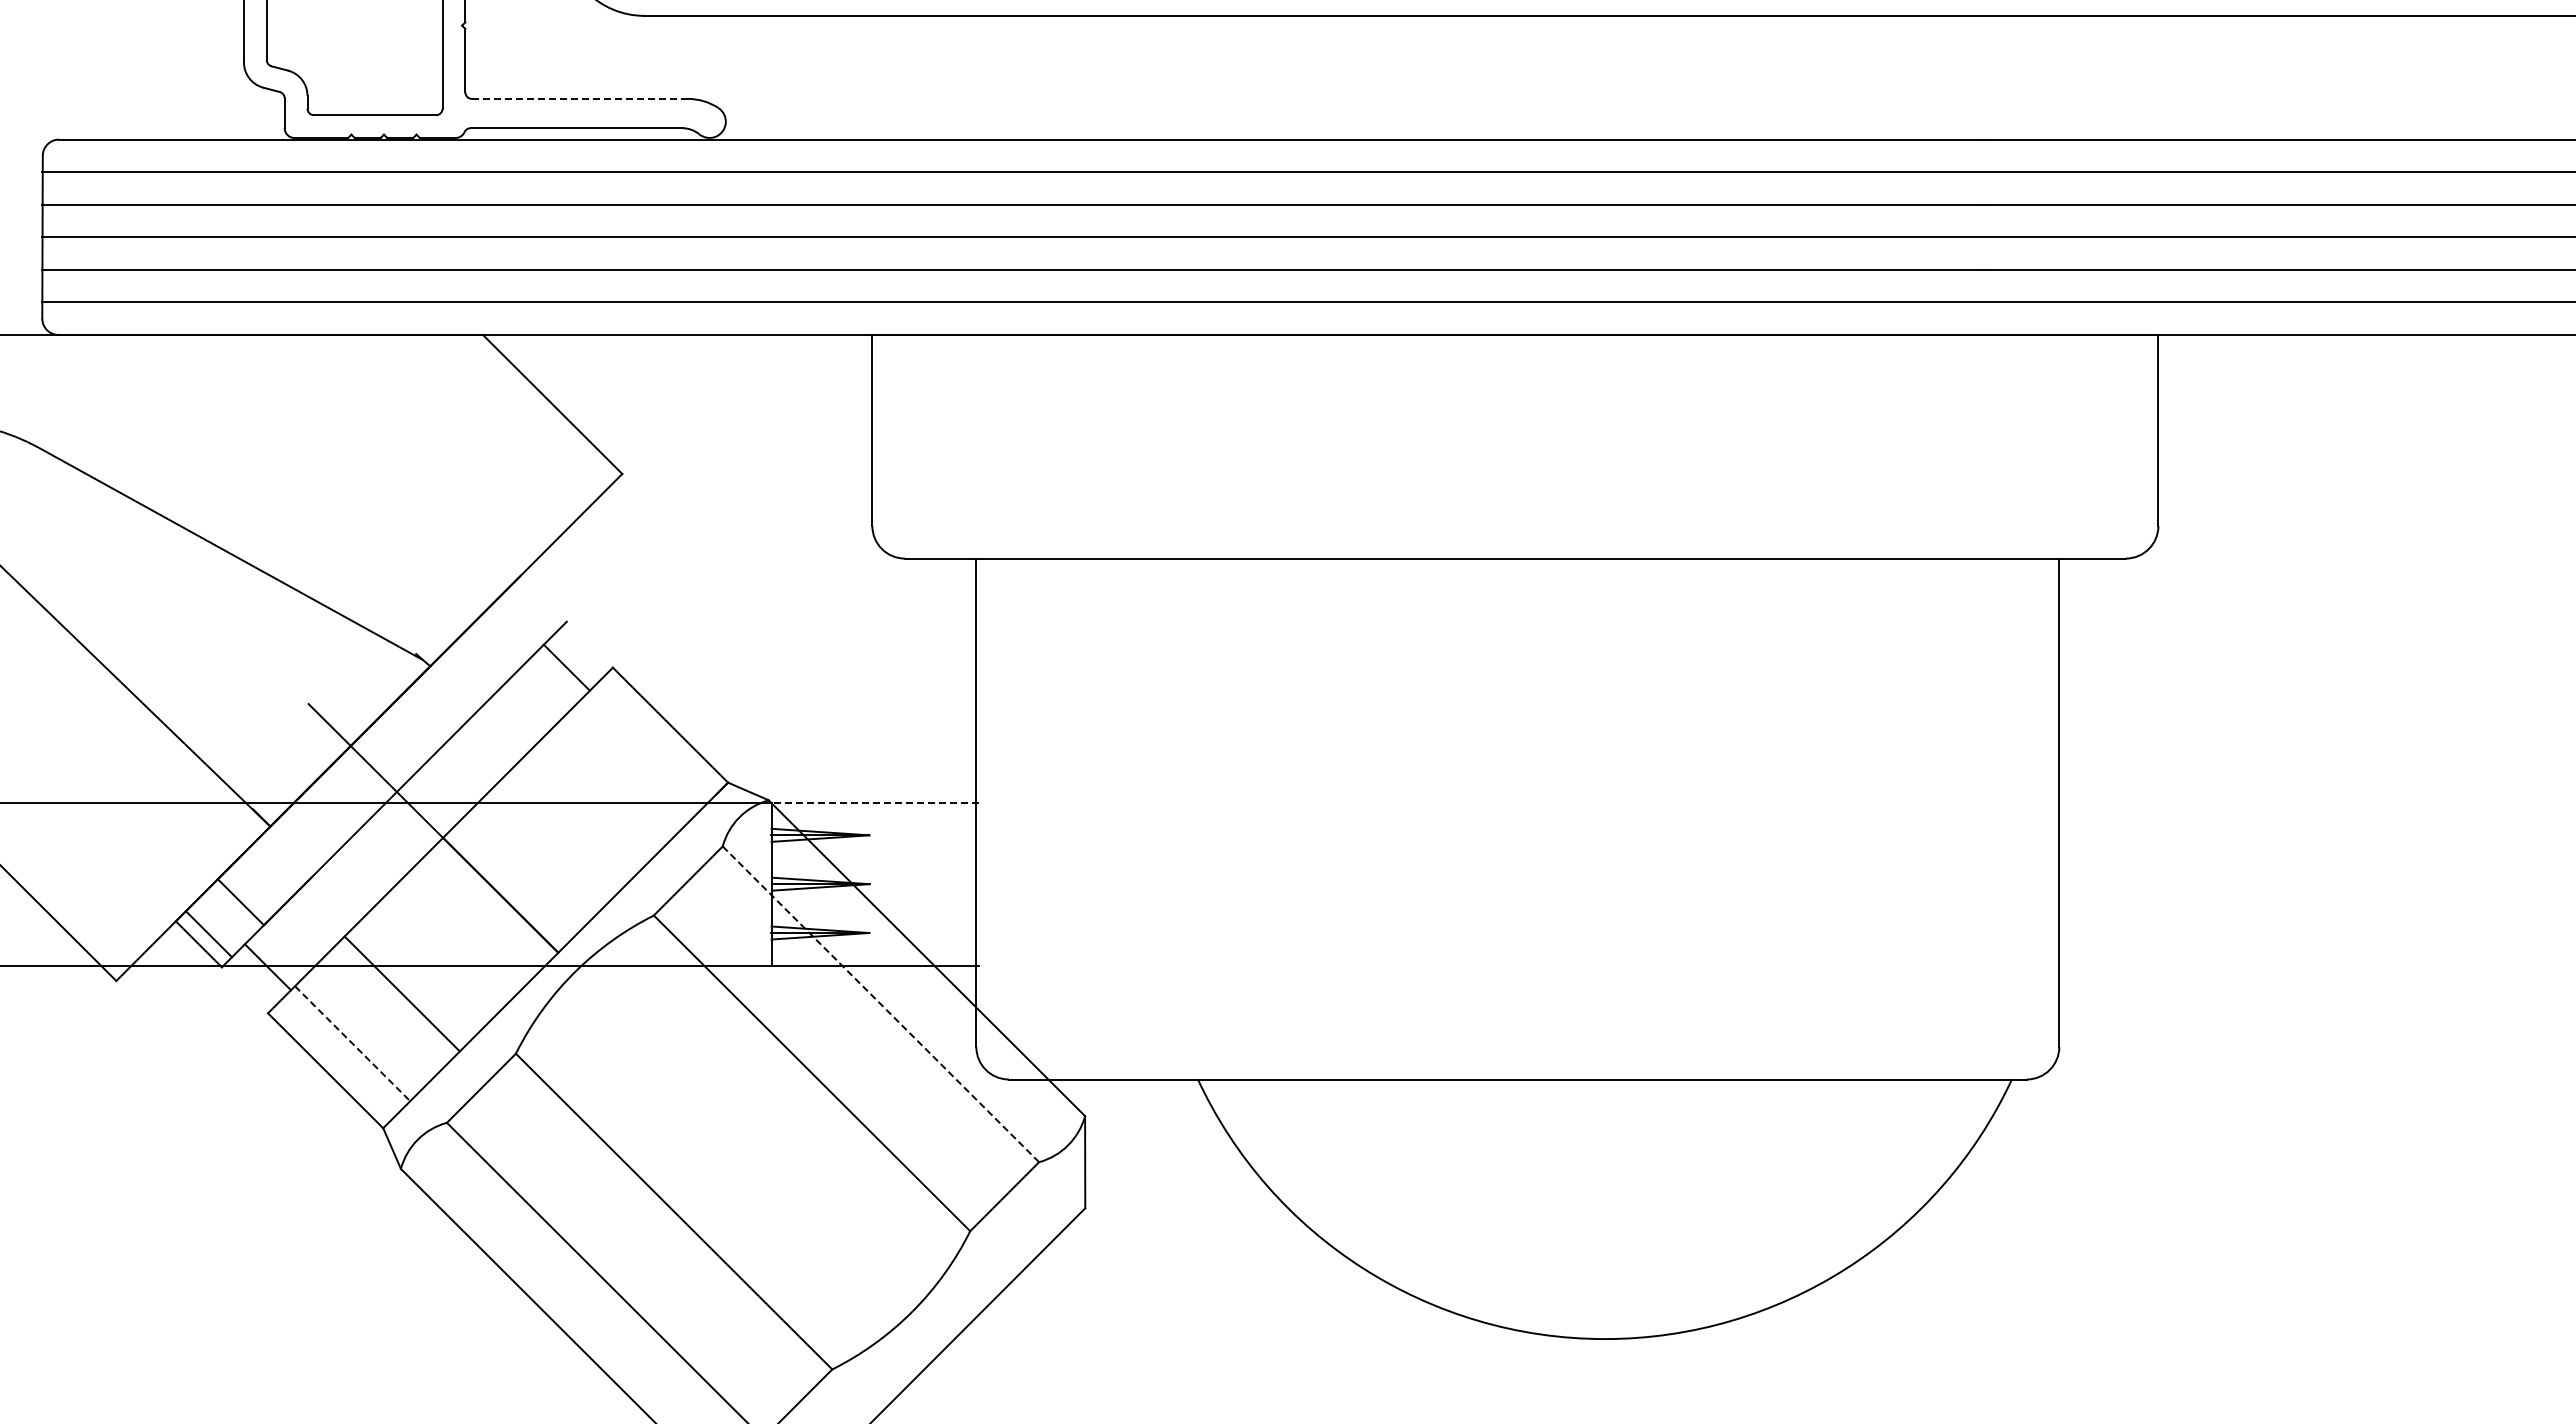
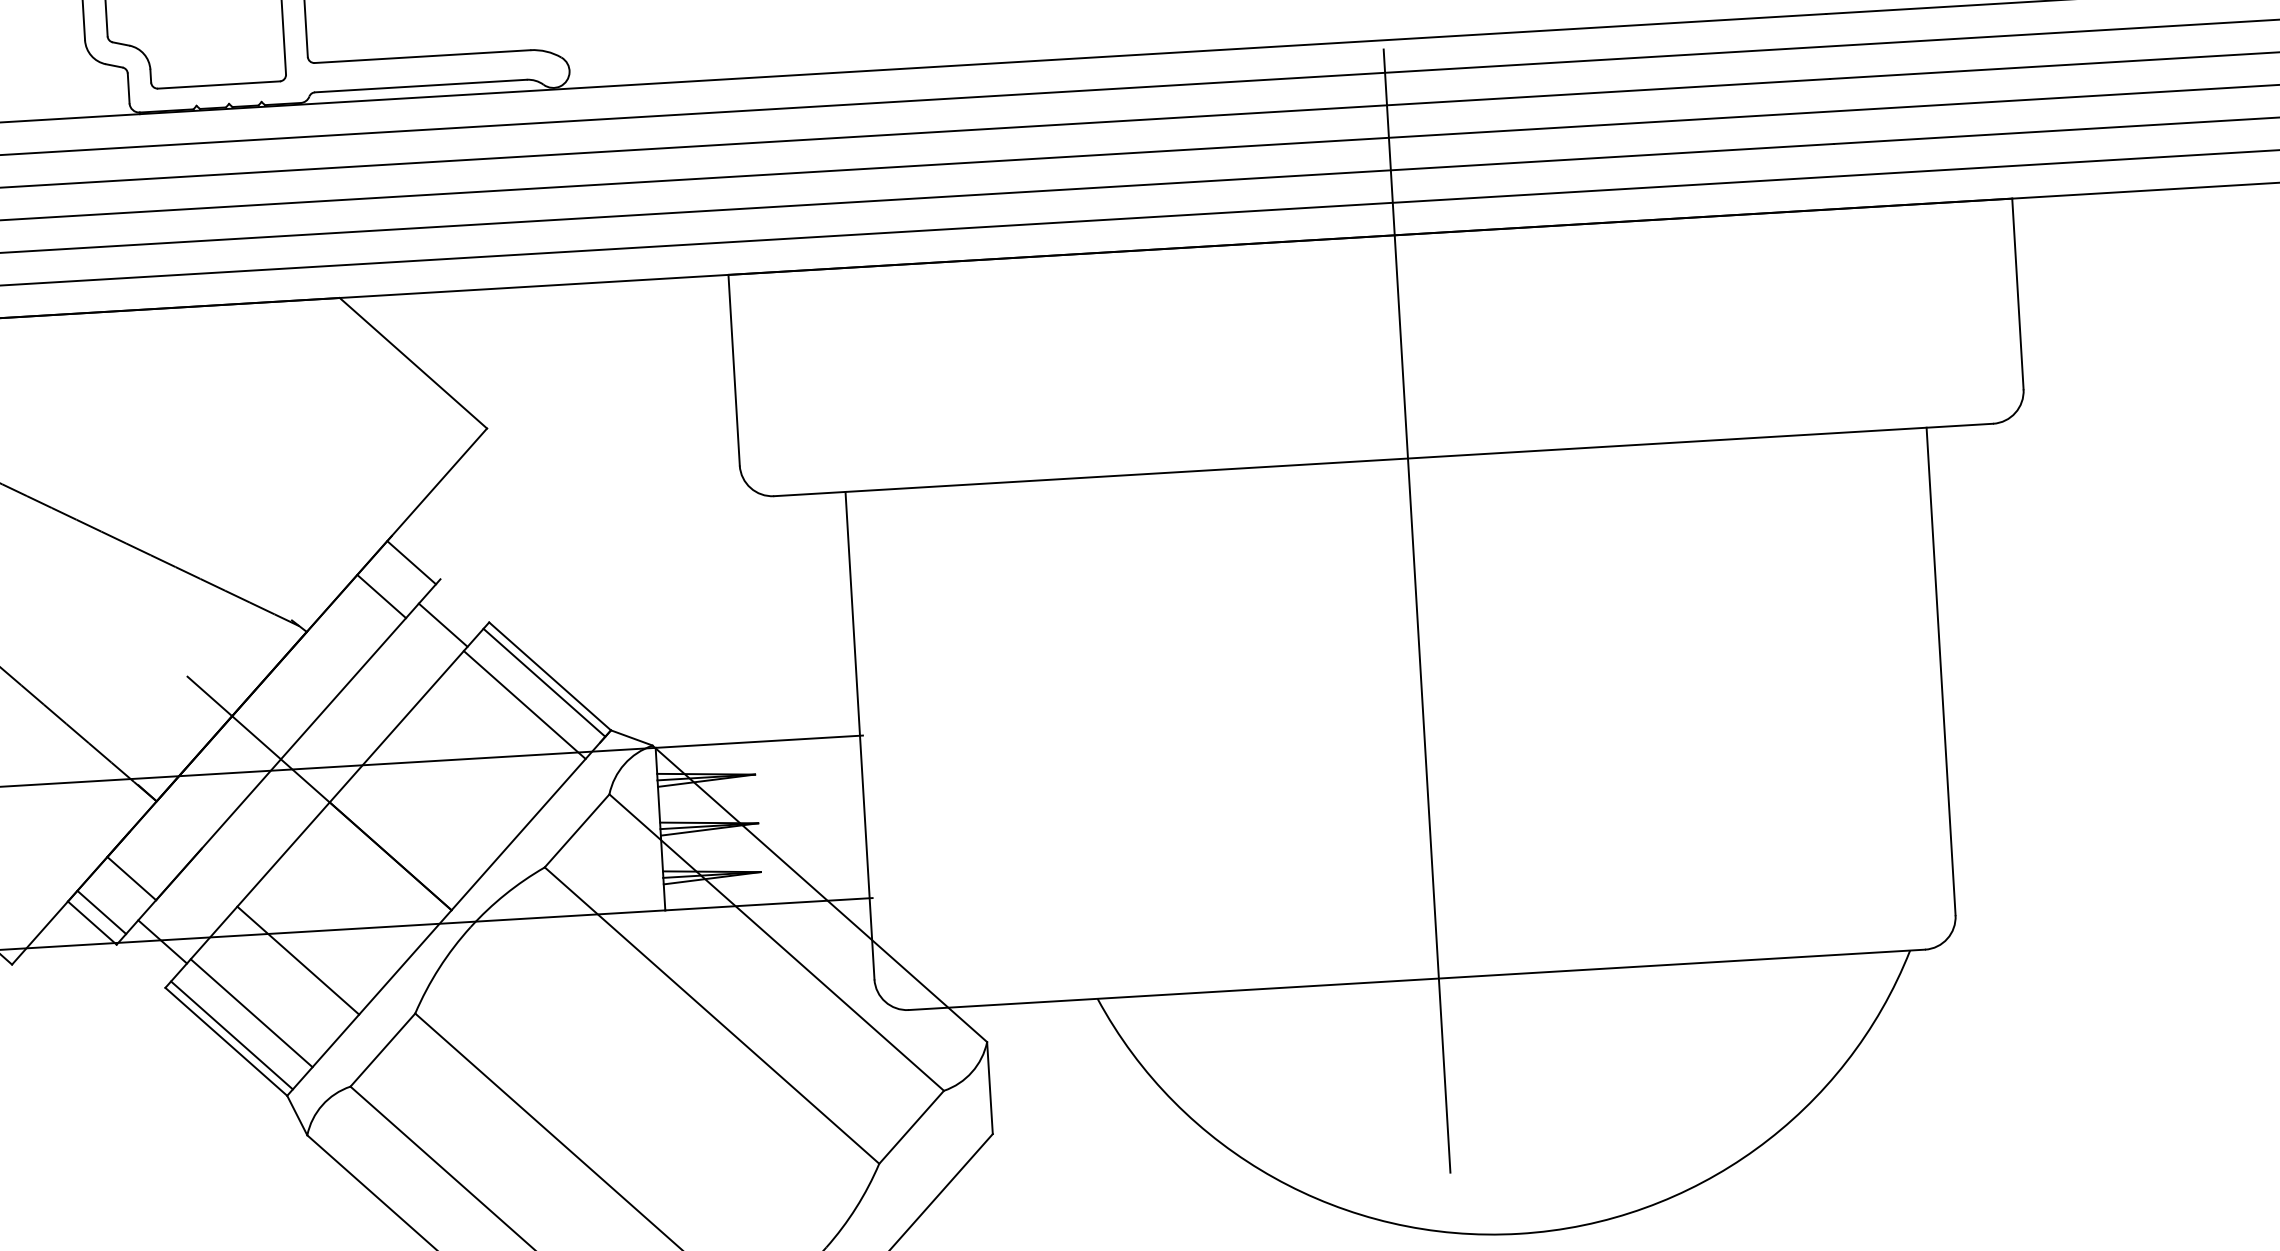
line: (579, 98) -> (422, 56), dashed -> solid
line: (539, 603) -> (412, 562), added
line: (507, 635) -> (382, 596), added
line: (1539, 710) -> (1416, 610), added
line: (664, 730) -> (544, 682), added
line: (643, 751) -> (524, 704), added
line: (875, 802) -> (759, 741), dashed -> solid
line: (880, 1003) -> (776, 941), dashed -> solid
line: (352, 1044) -> (251, 1014), dashed -> solid
line: (331, 1064) -> (231, 1035), added

